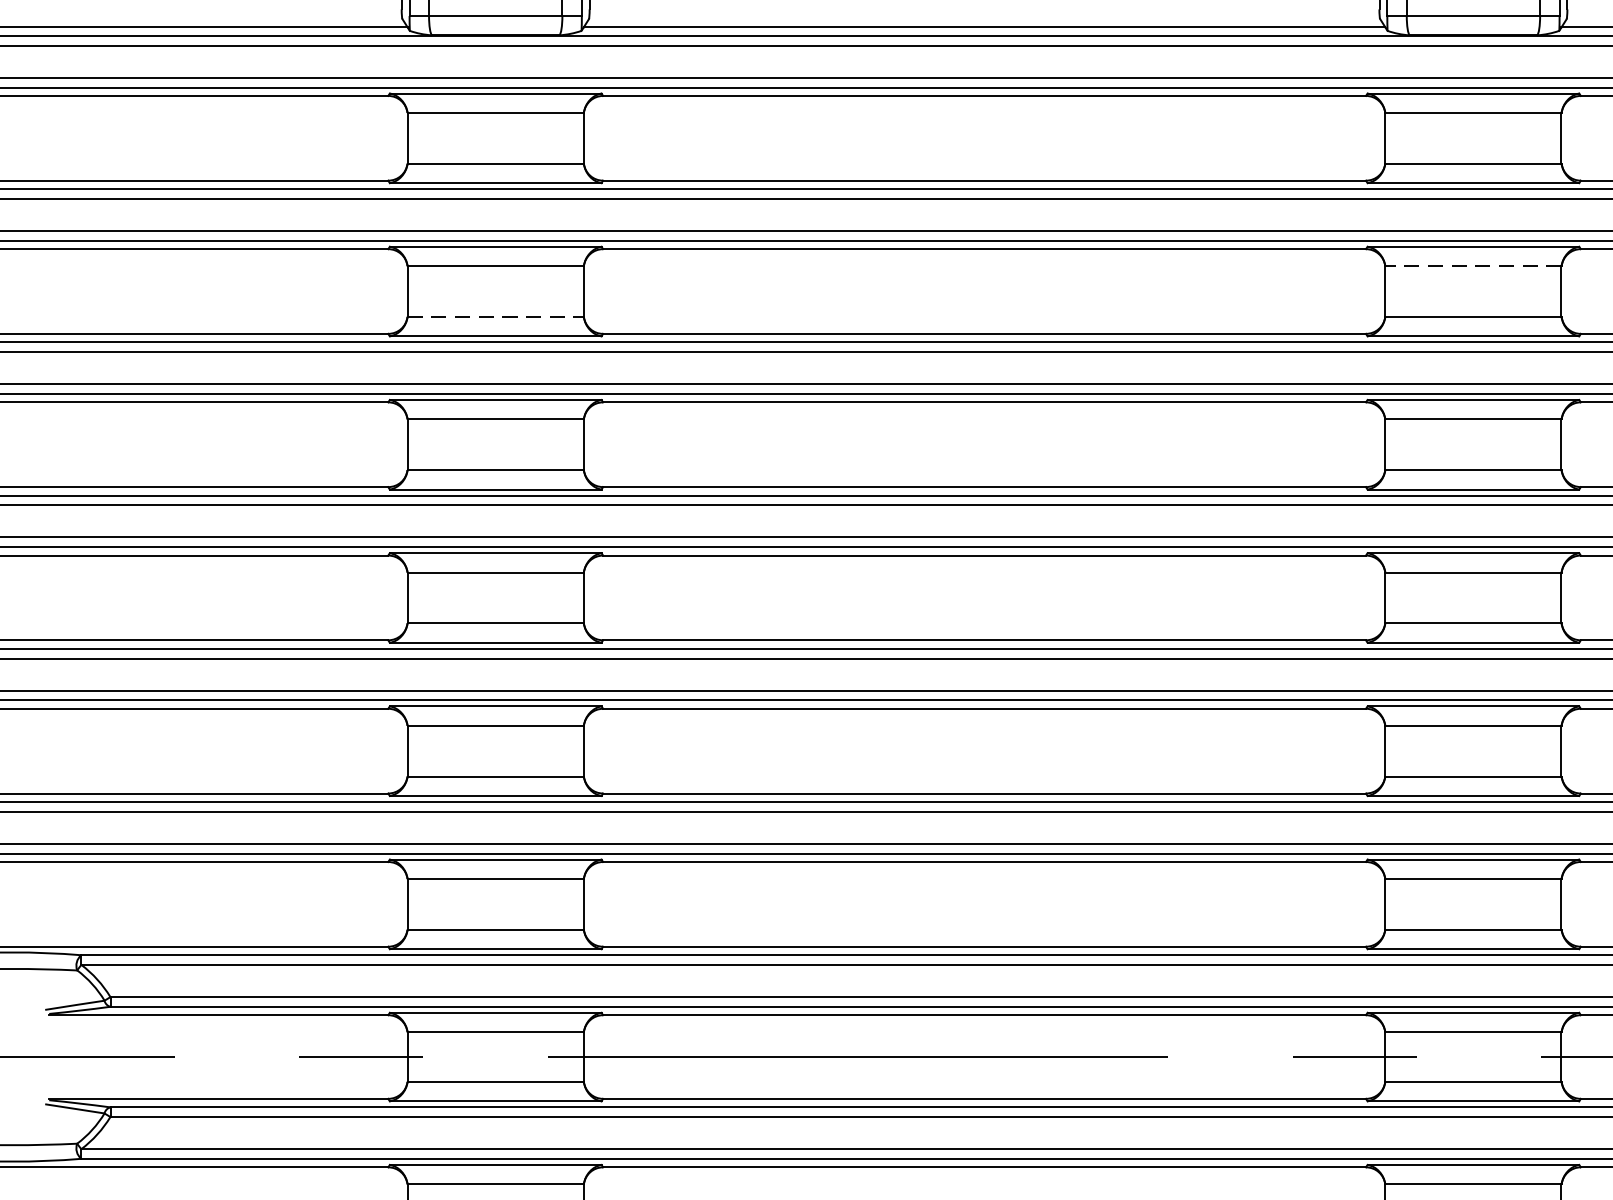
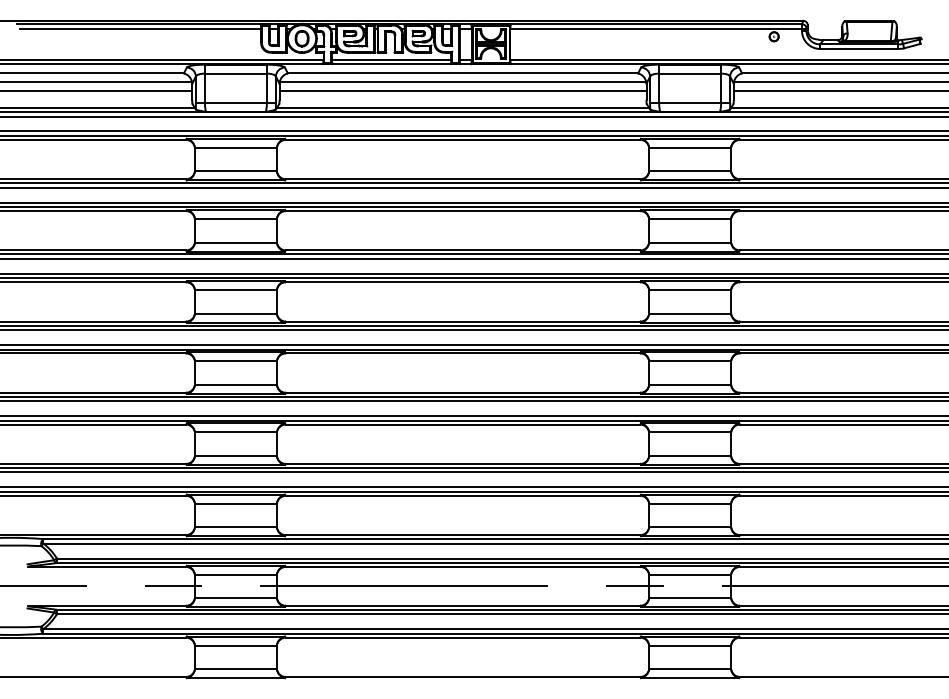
line: (1474, 265) -> (690, 218), dashed -> solid
line: (494, 316) -> (235, 242), dashed -> solid

